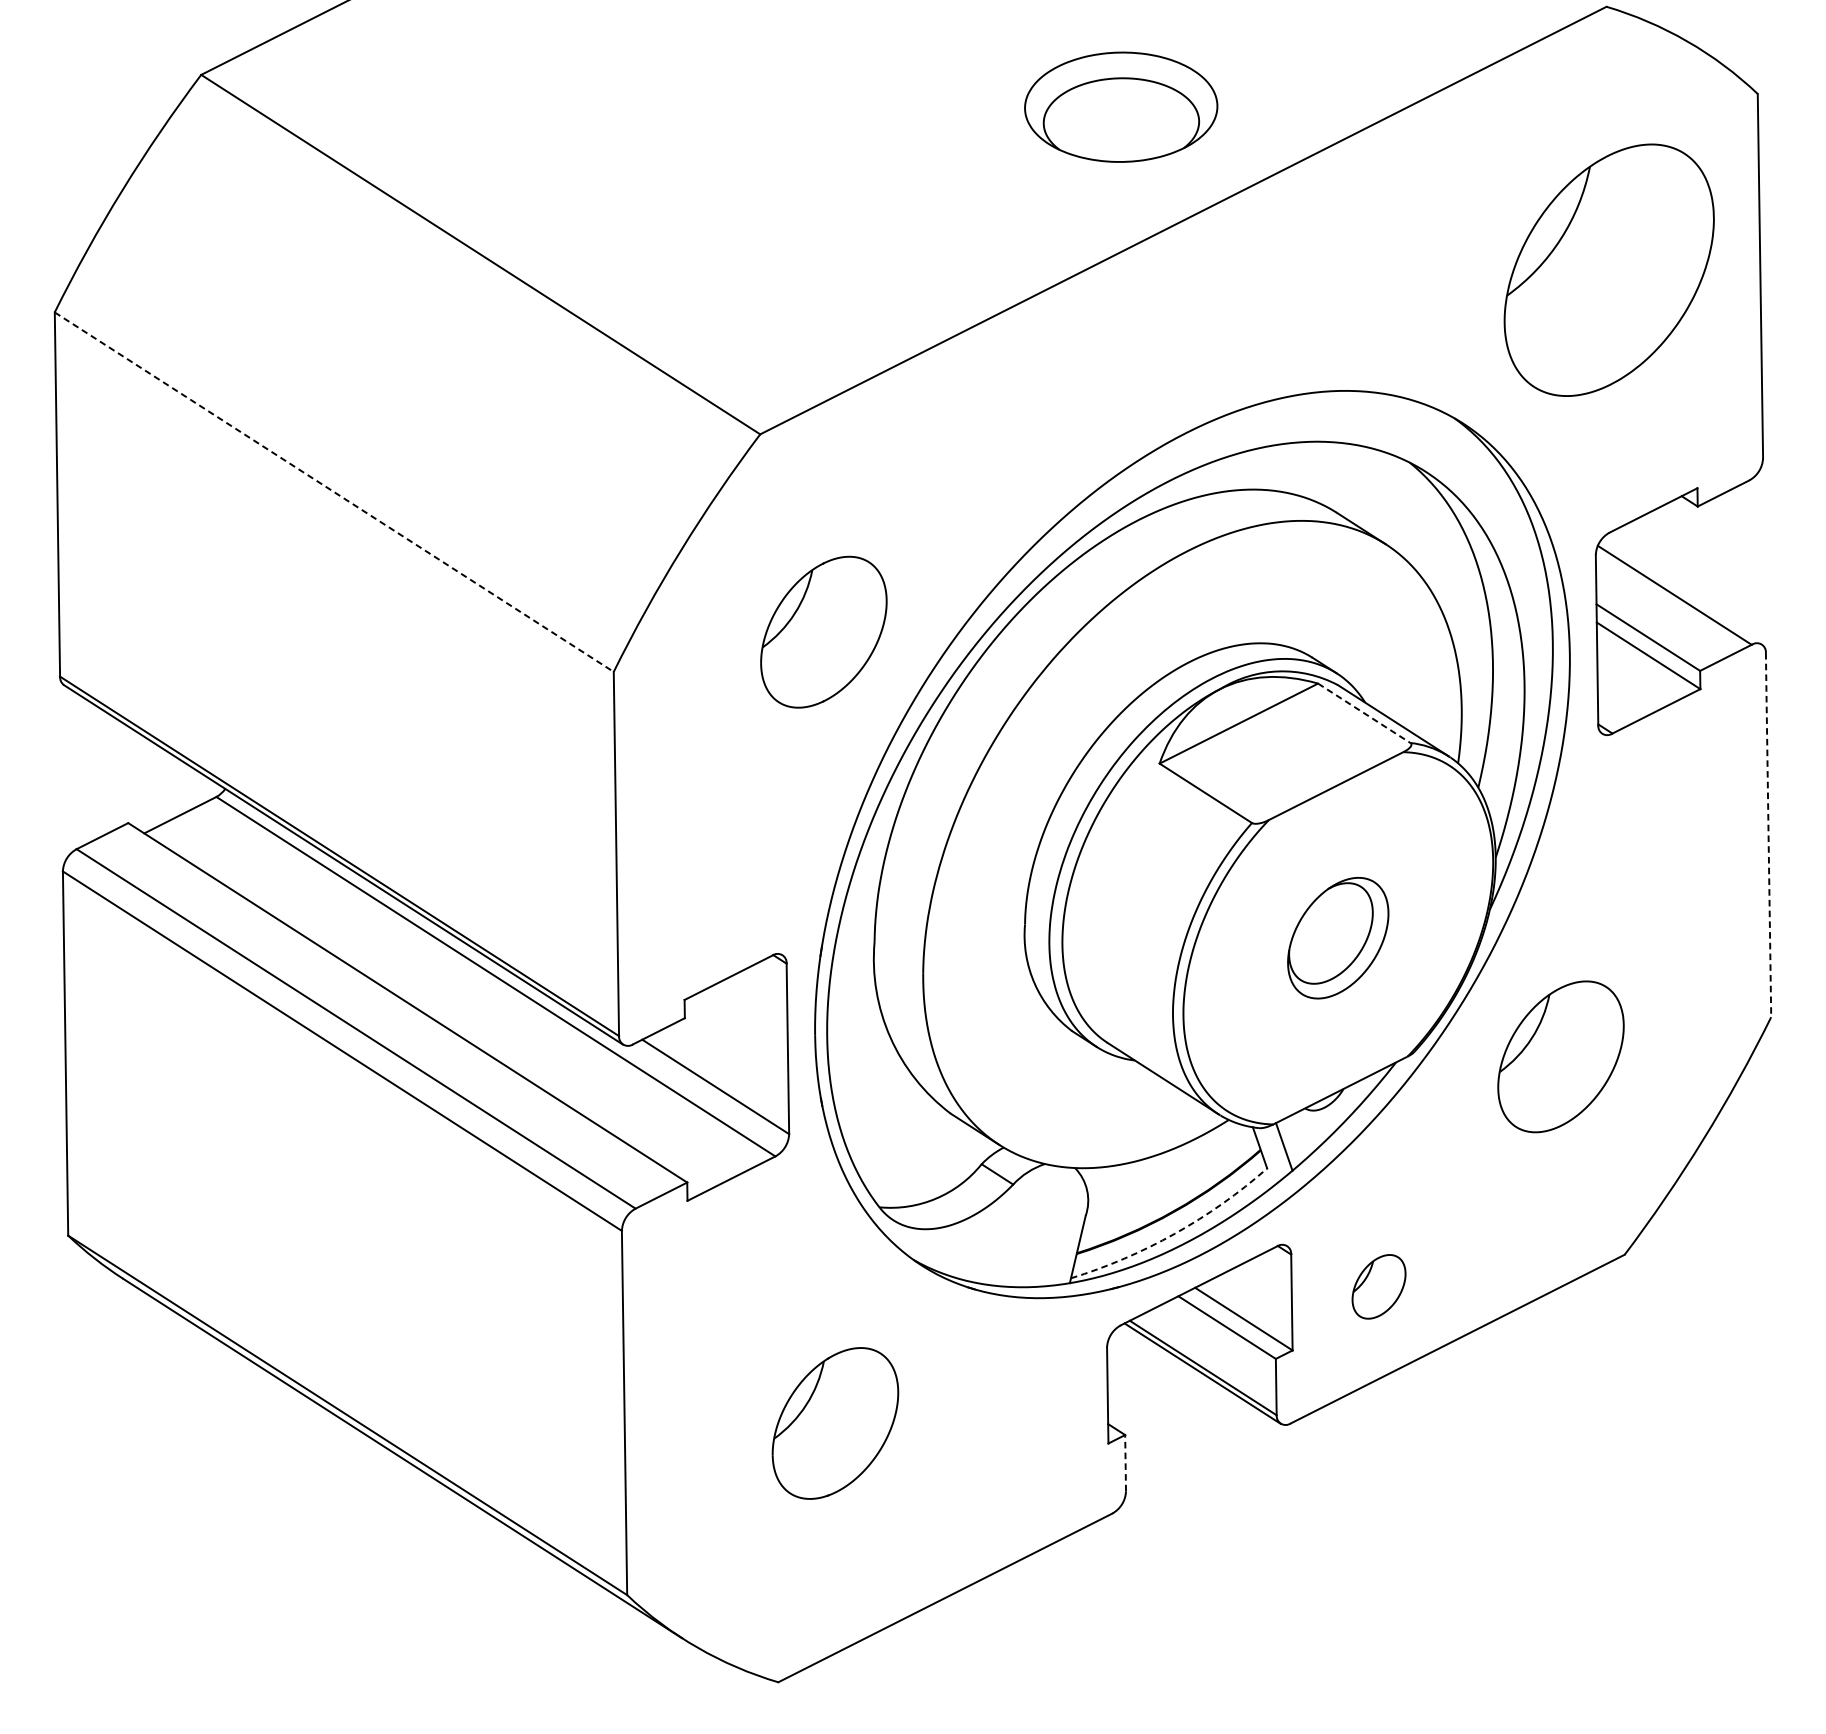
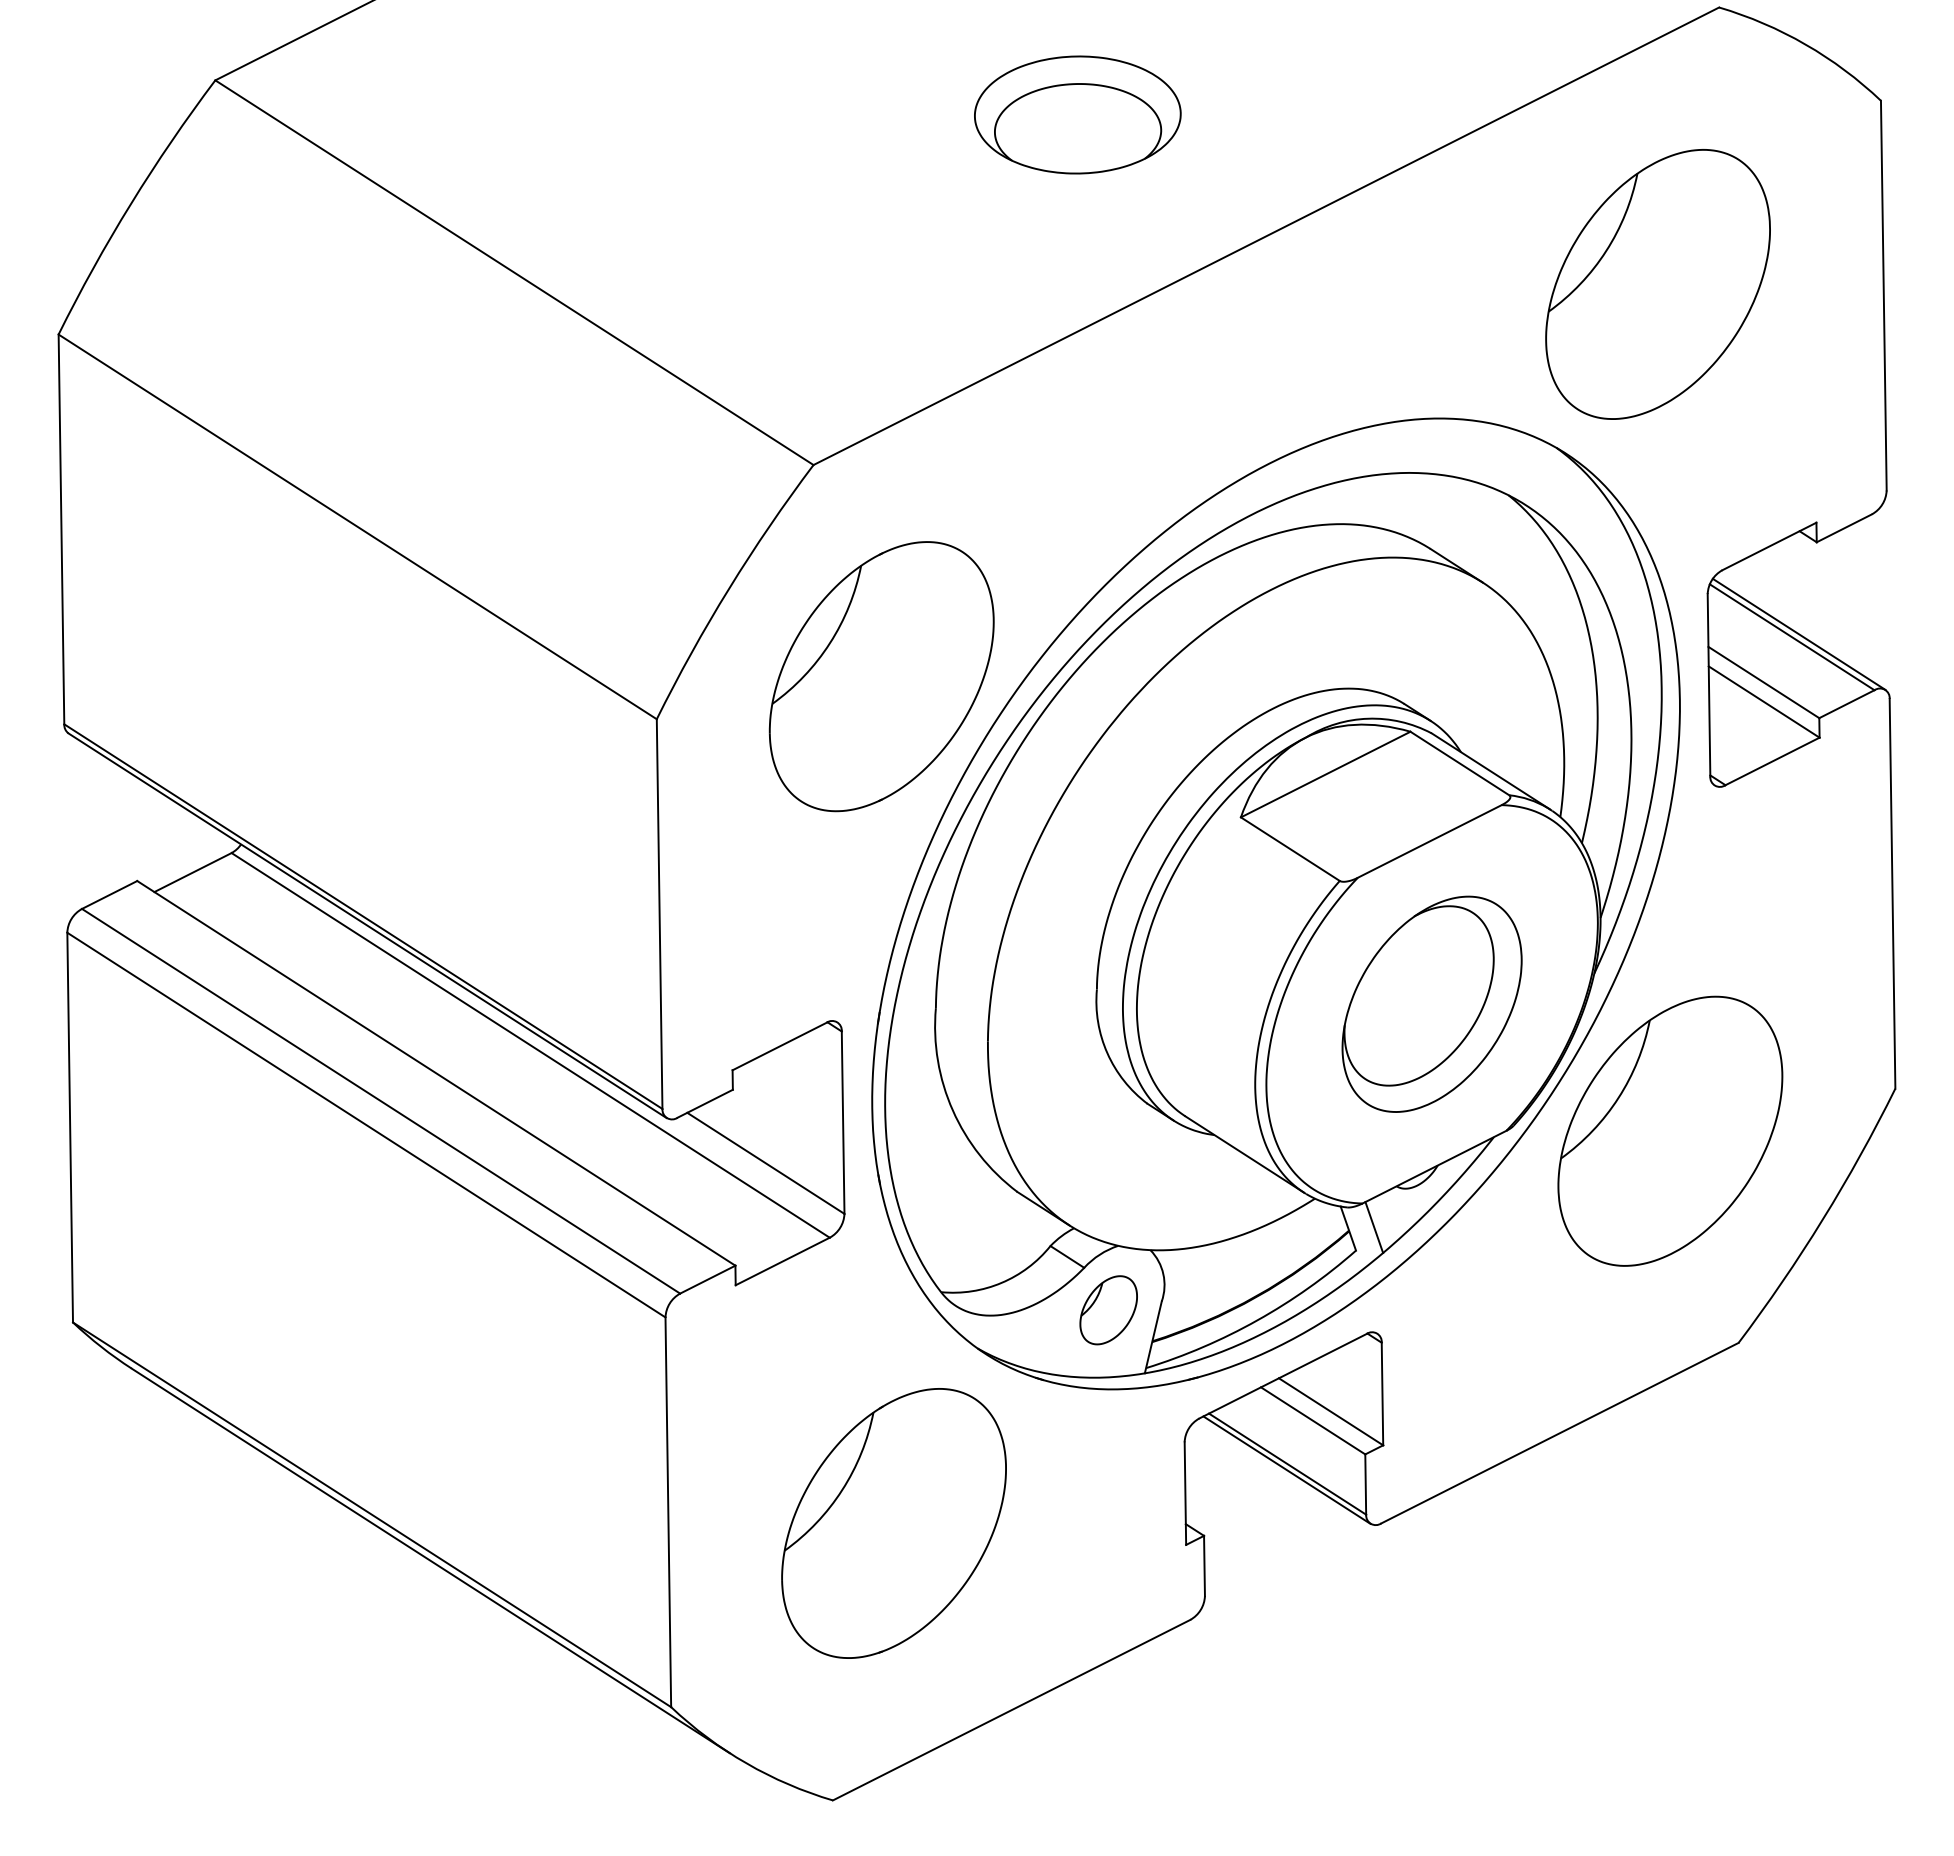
part: (1120, 106) -> (1077, 114), moved
part: (1608, 270) -> (1657, 284), moved
line: (334, 491) -> (357, 526), dashed -> solid
line: (1680, 591) -> (1798, 633), added
part: (823, 631) -> (881, 676), size x1.67
line: (1363, 713) -> (1459, 763), dashed -> solid
line: (1768, 834) -> (1892, 893), dashed -> solid
part: (1337, 937) -> (1431, 1003), size x1.67
part: (1561, 1056) -> (1670, 1130), size x1.67
arc: (1175, 1233) -> (1257, 1320), dashed -> solid
part: (1378, 1287) -> (1108, 1310), moved
part: (834, 1423) -> (893, 1523), size x1.67
line: (1125, 1462) -> (1204, 1565), dashed -> solid

